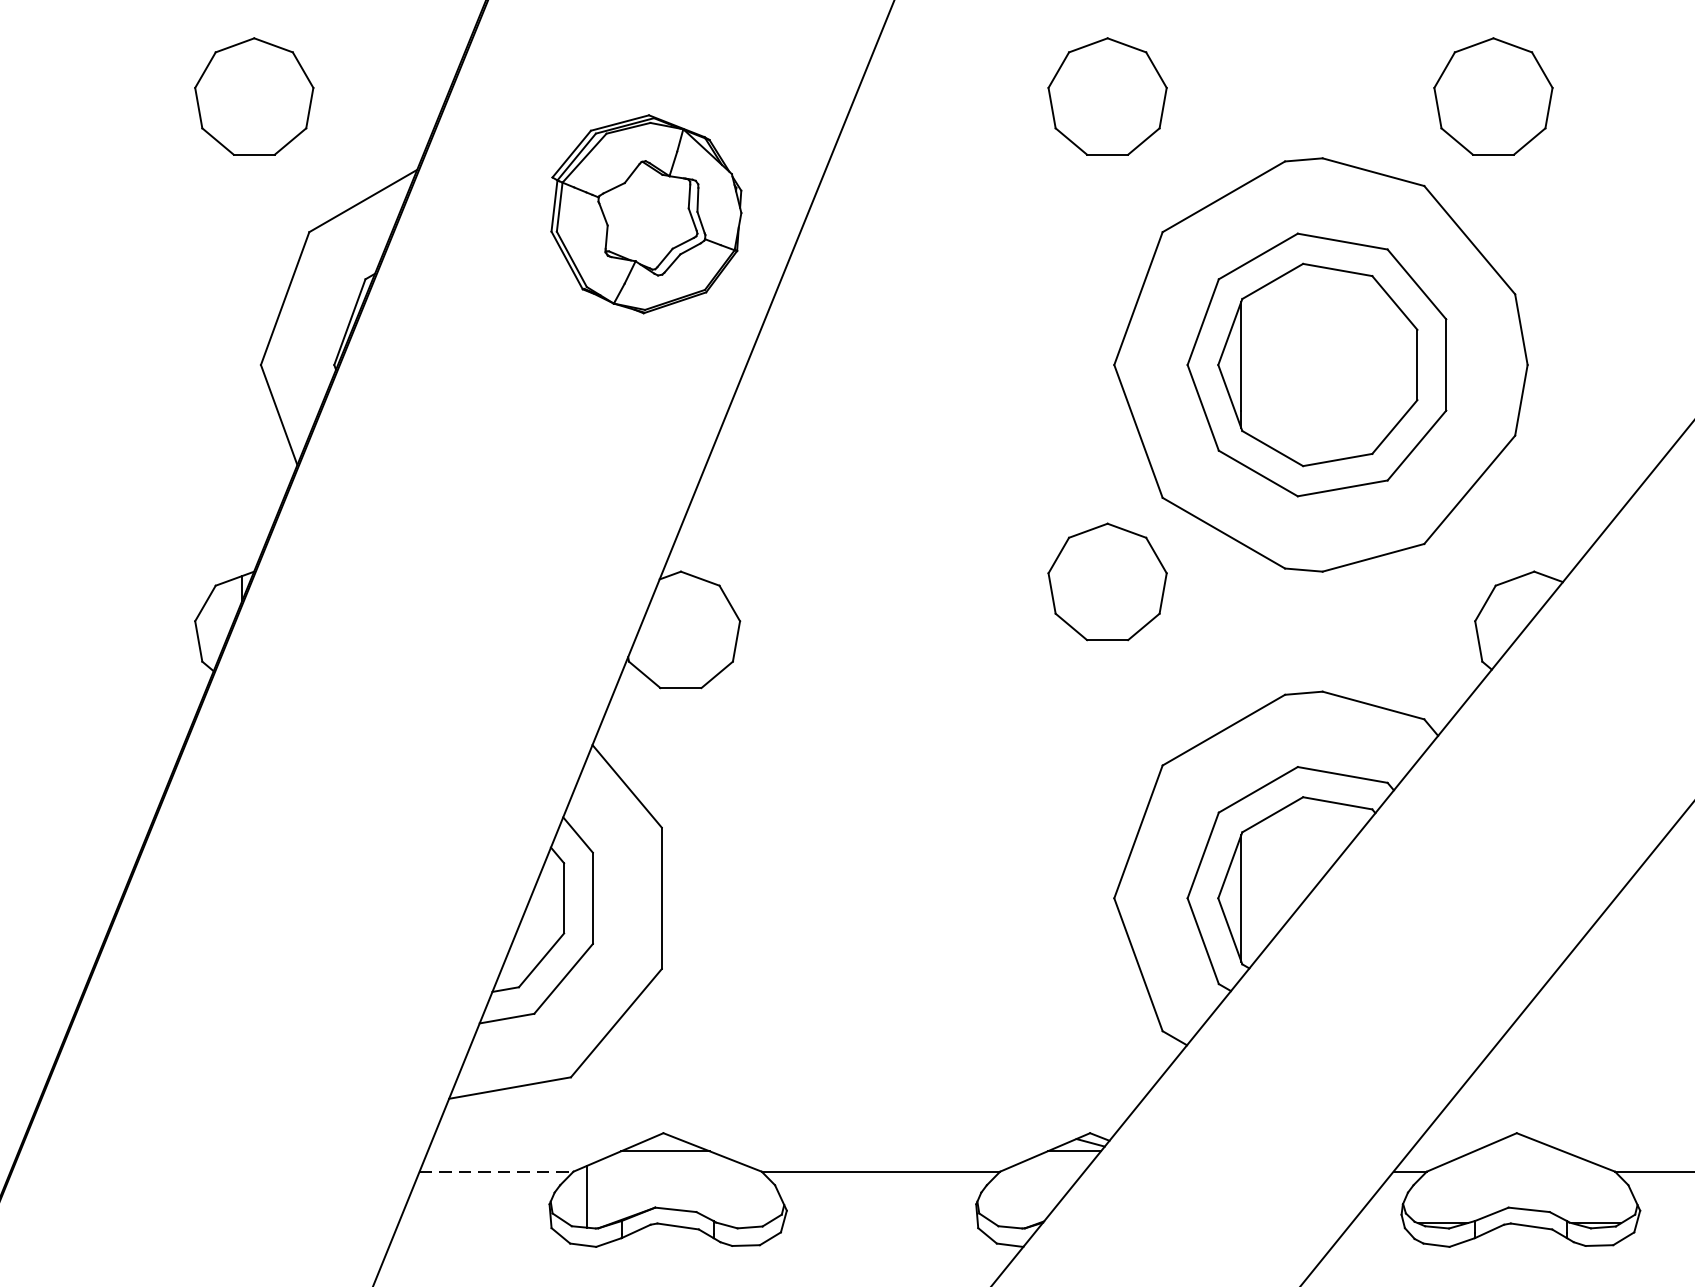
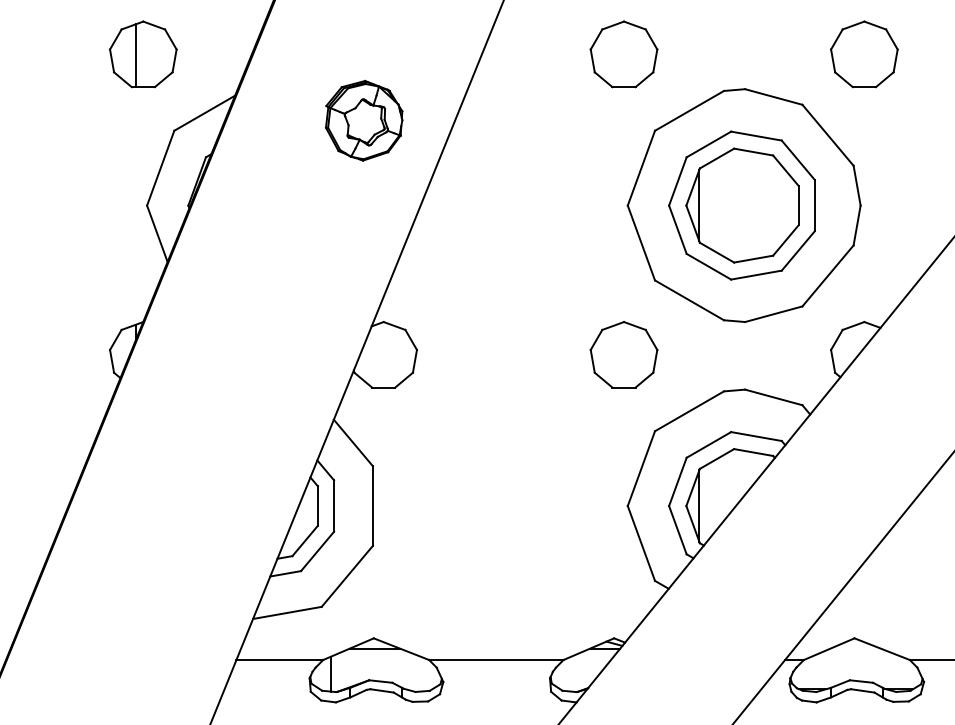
part: (1493, 96) -> (864, 54), moved
line: (242, 98) -> (136, 55), added
part: (645, 213) -> (363, 120), size x0.71
part: (1106, 581) -> (623, 354), moved
line: (497, 1172) -> (280, 660), dashed -> solid

